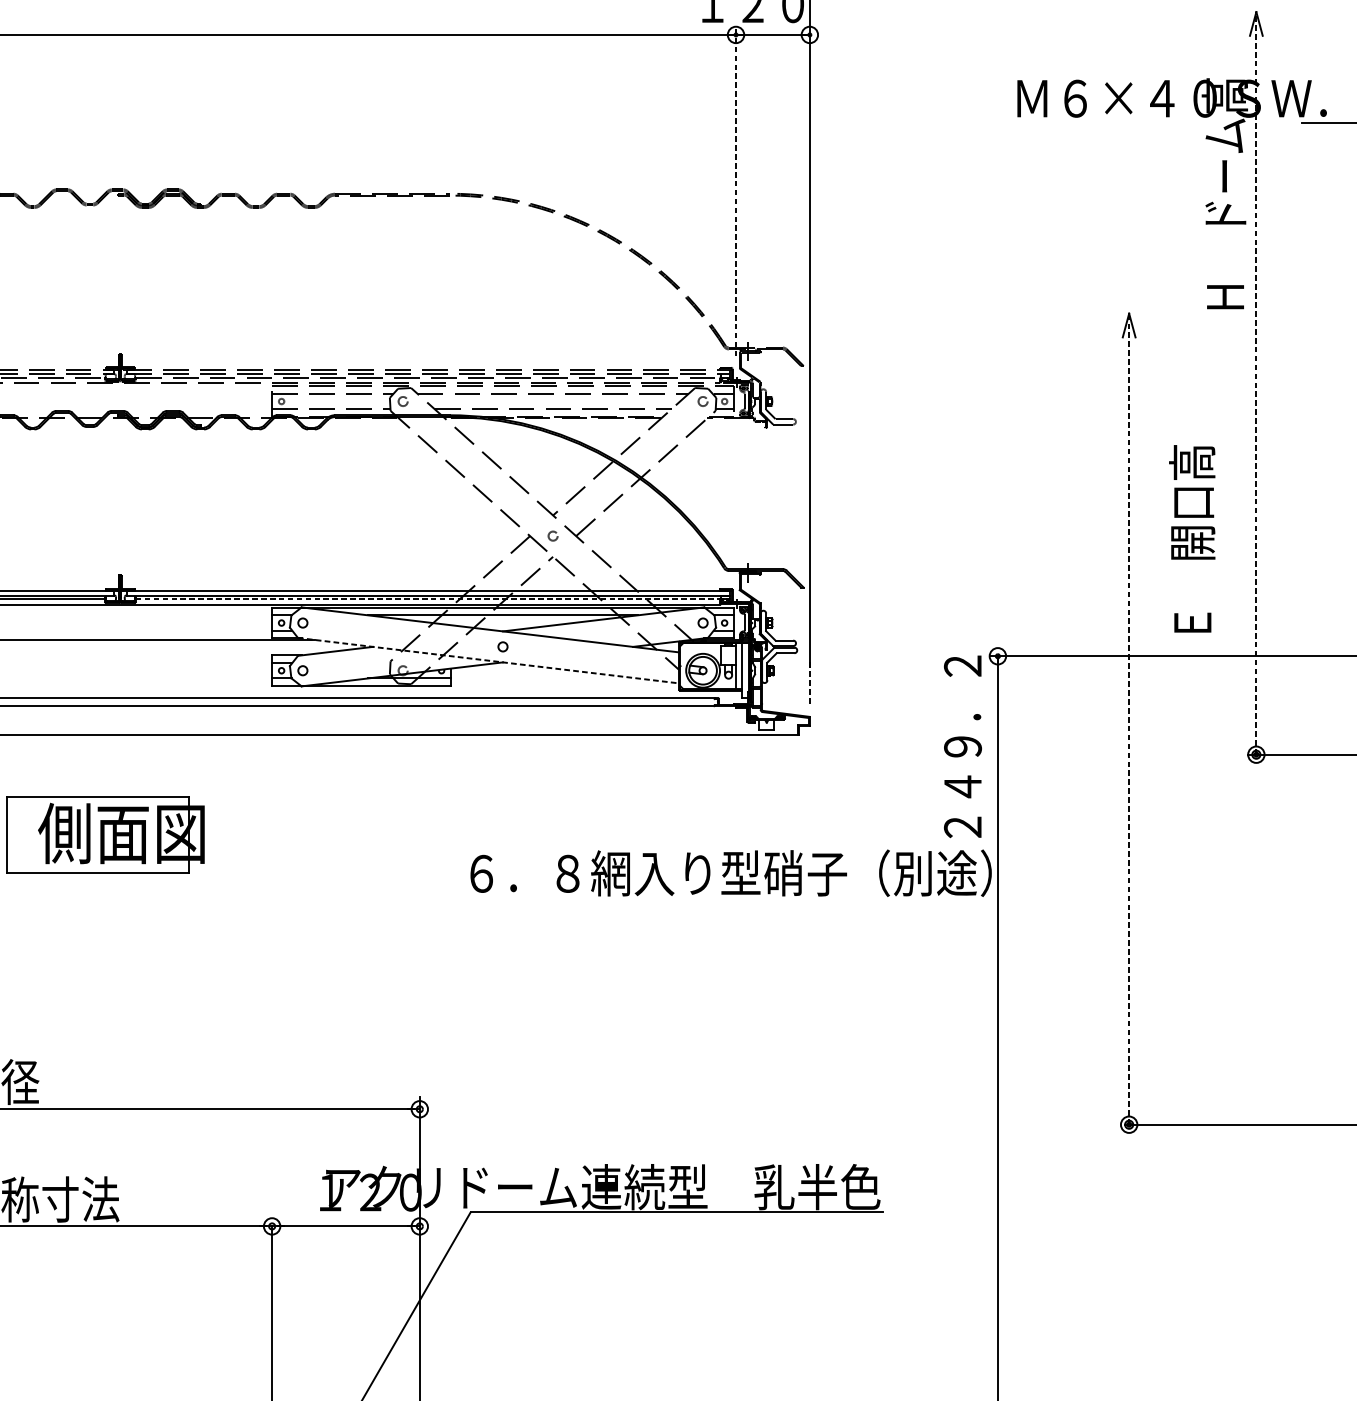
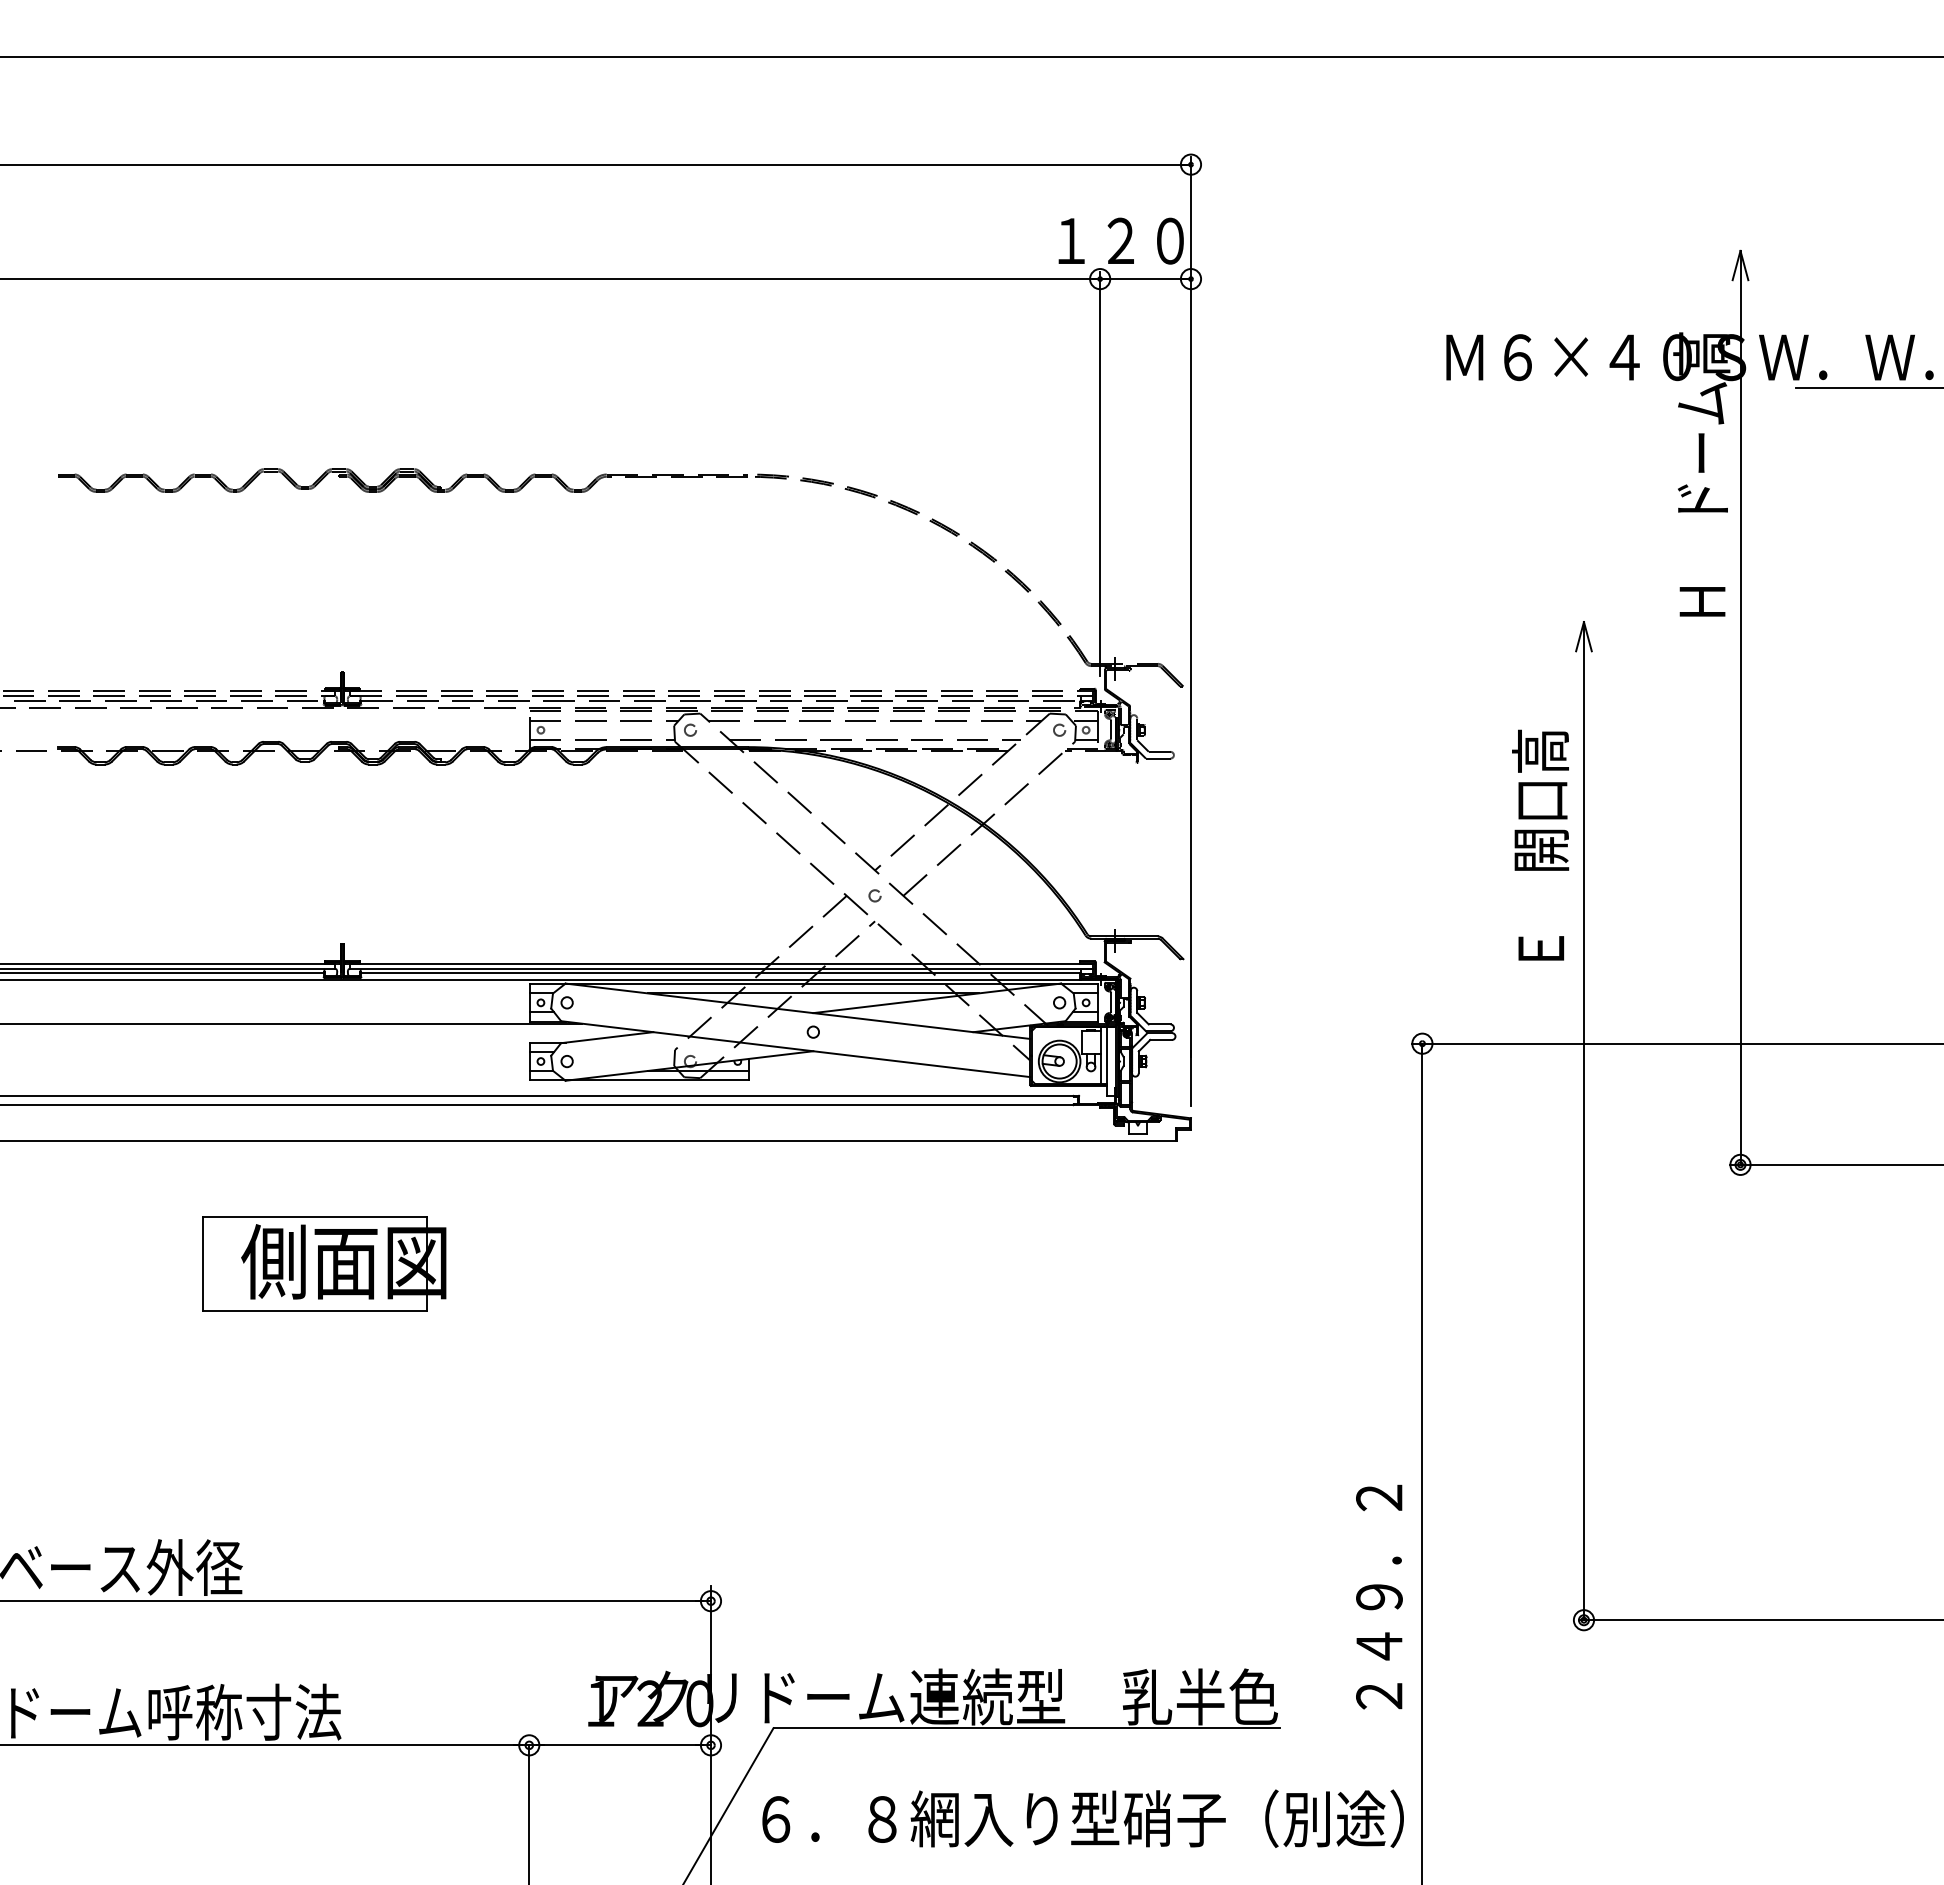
line: (736, 193) -> (1100, 474), dashed -> solid
line: (1256, 383) -> (1740, 707), dashed -> solid
text: (1192, 538) -> (1540, 844), moved
line: (428, 599) -> (721, 973), dashed -> solid
line: (489, 660) -> (796, 1049), dashed -> solid
line: (810, 685) -> (1191, 1079), dashed -> solid
line: (1128, 718) -> (1583, 1120), dashed -> solid
text: (963, 746) -> (1379, 1596), moved
text: (730, 873) -> (1082, 1818), moved

